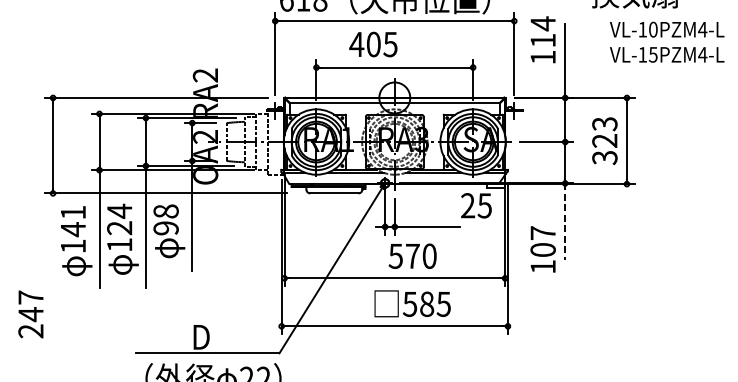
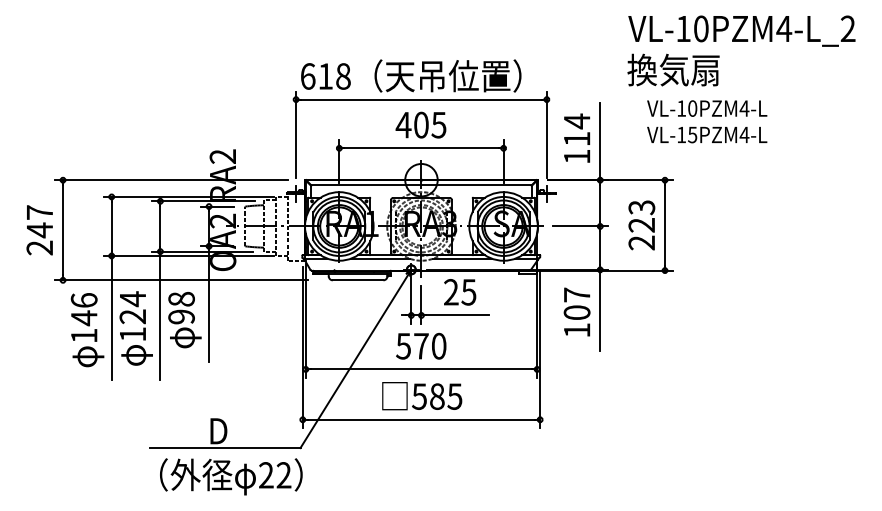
text: (543, 39) -> (577, 137), moved
text: (372, 43) -> (420, 124), moved
text: (605, 157) -> (642, 242), 323 -> 223
text: (476, 205) -> (460, 292), moved
text: (72, 212) -> (83, 300), 141 -> 146
line: (565, 222) -> (600, 310), dashed -> solid
text: (542, 248) -> (576, 311), moved
text: (412, 255) -> (421, 345), moved
text: (412, 304) -> (422, 396), moved
text: (30, 314) -> (39, 230), moved

